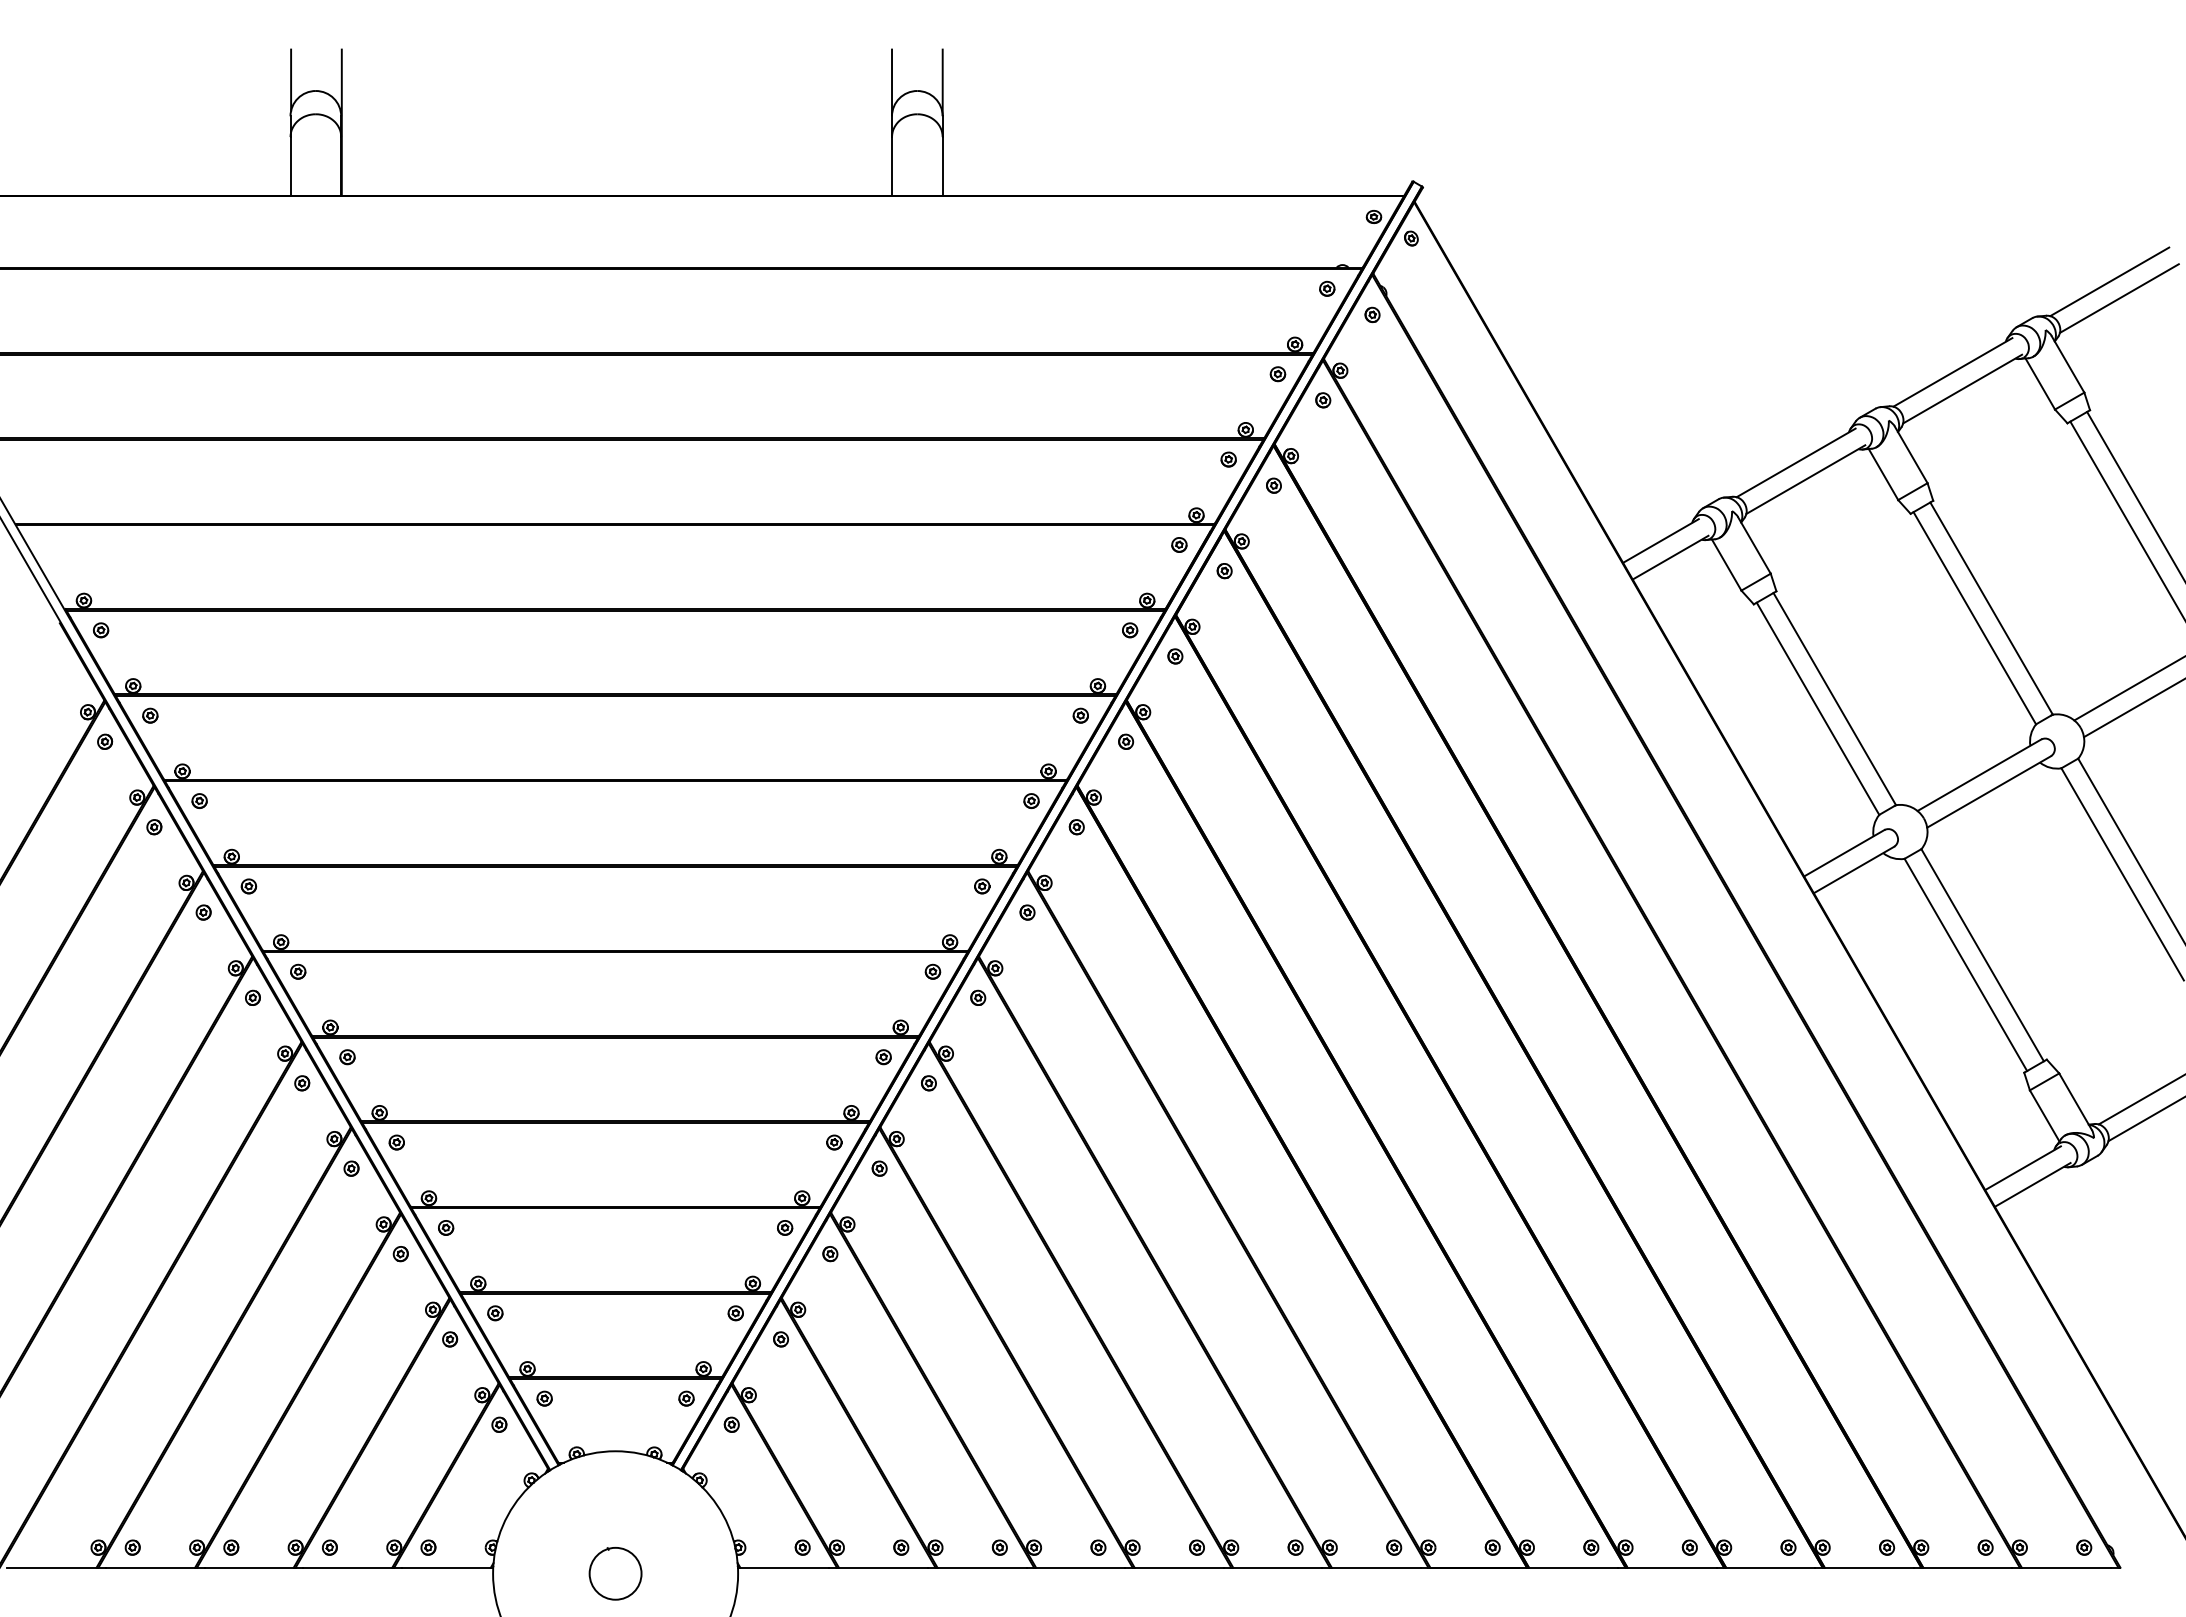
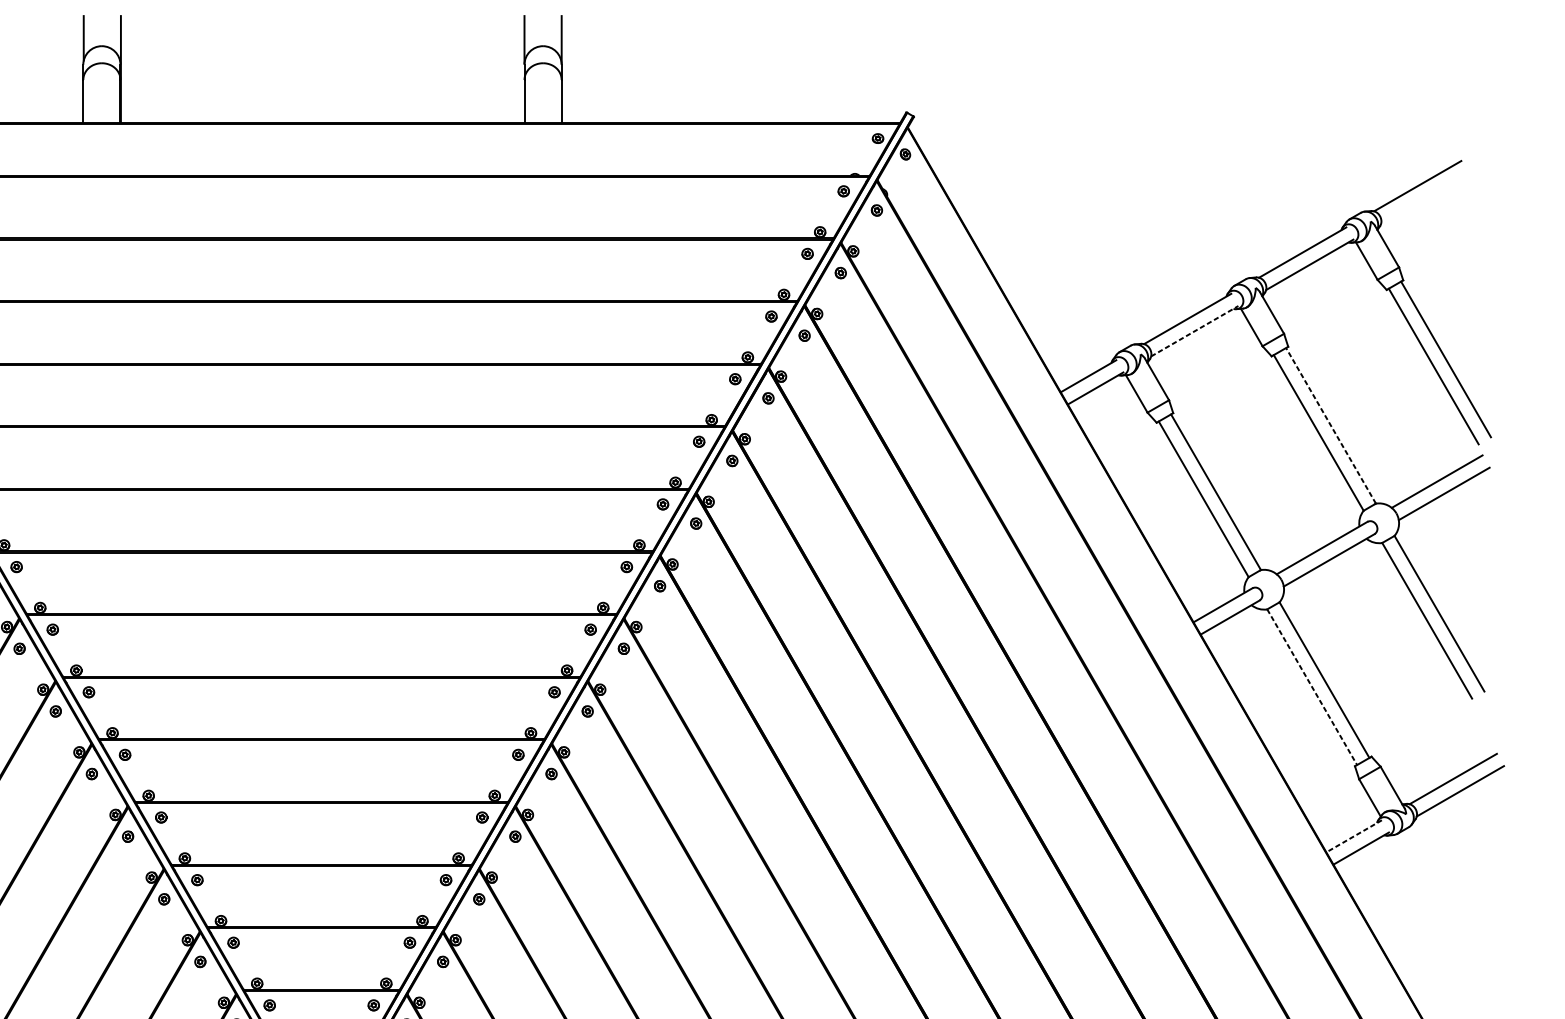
line: (2118, 298) -> (1424, 198), removed
line: (1805, 479) -> (1194, 331), solid -> dashed
line: (1991, 608) -> (1330, 425), solid -> dashed
line: (1965, 964) -> (1311, 686), solid -> dashed
line: (2023, 1168) -> (1354, 836), solid -> dashed

